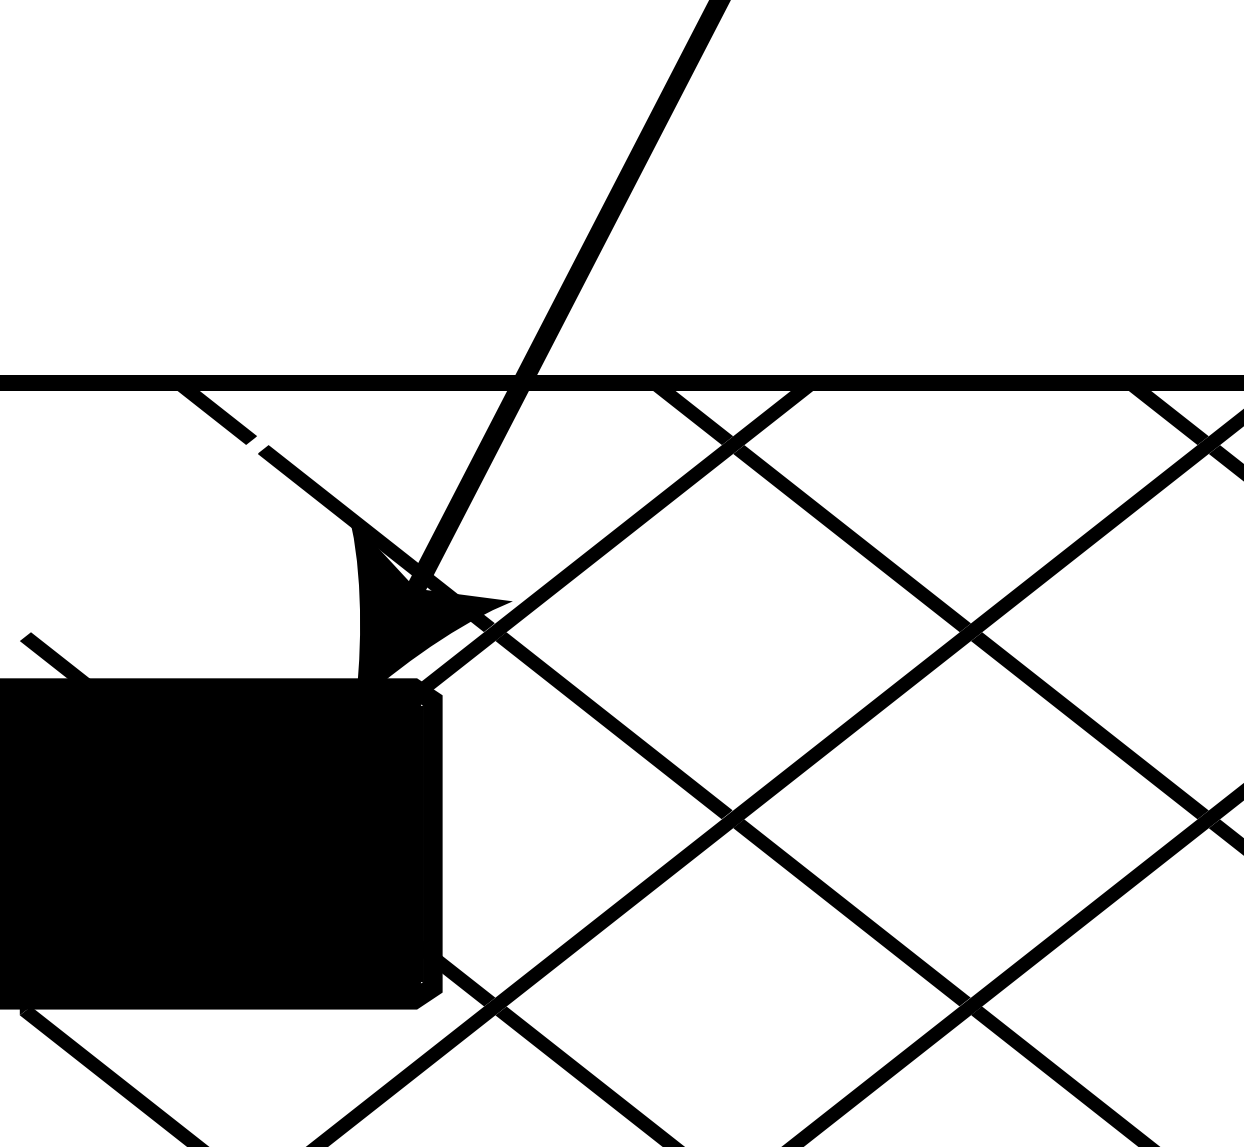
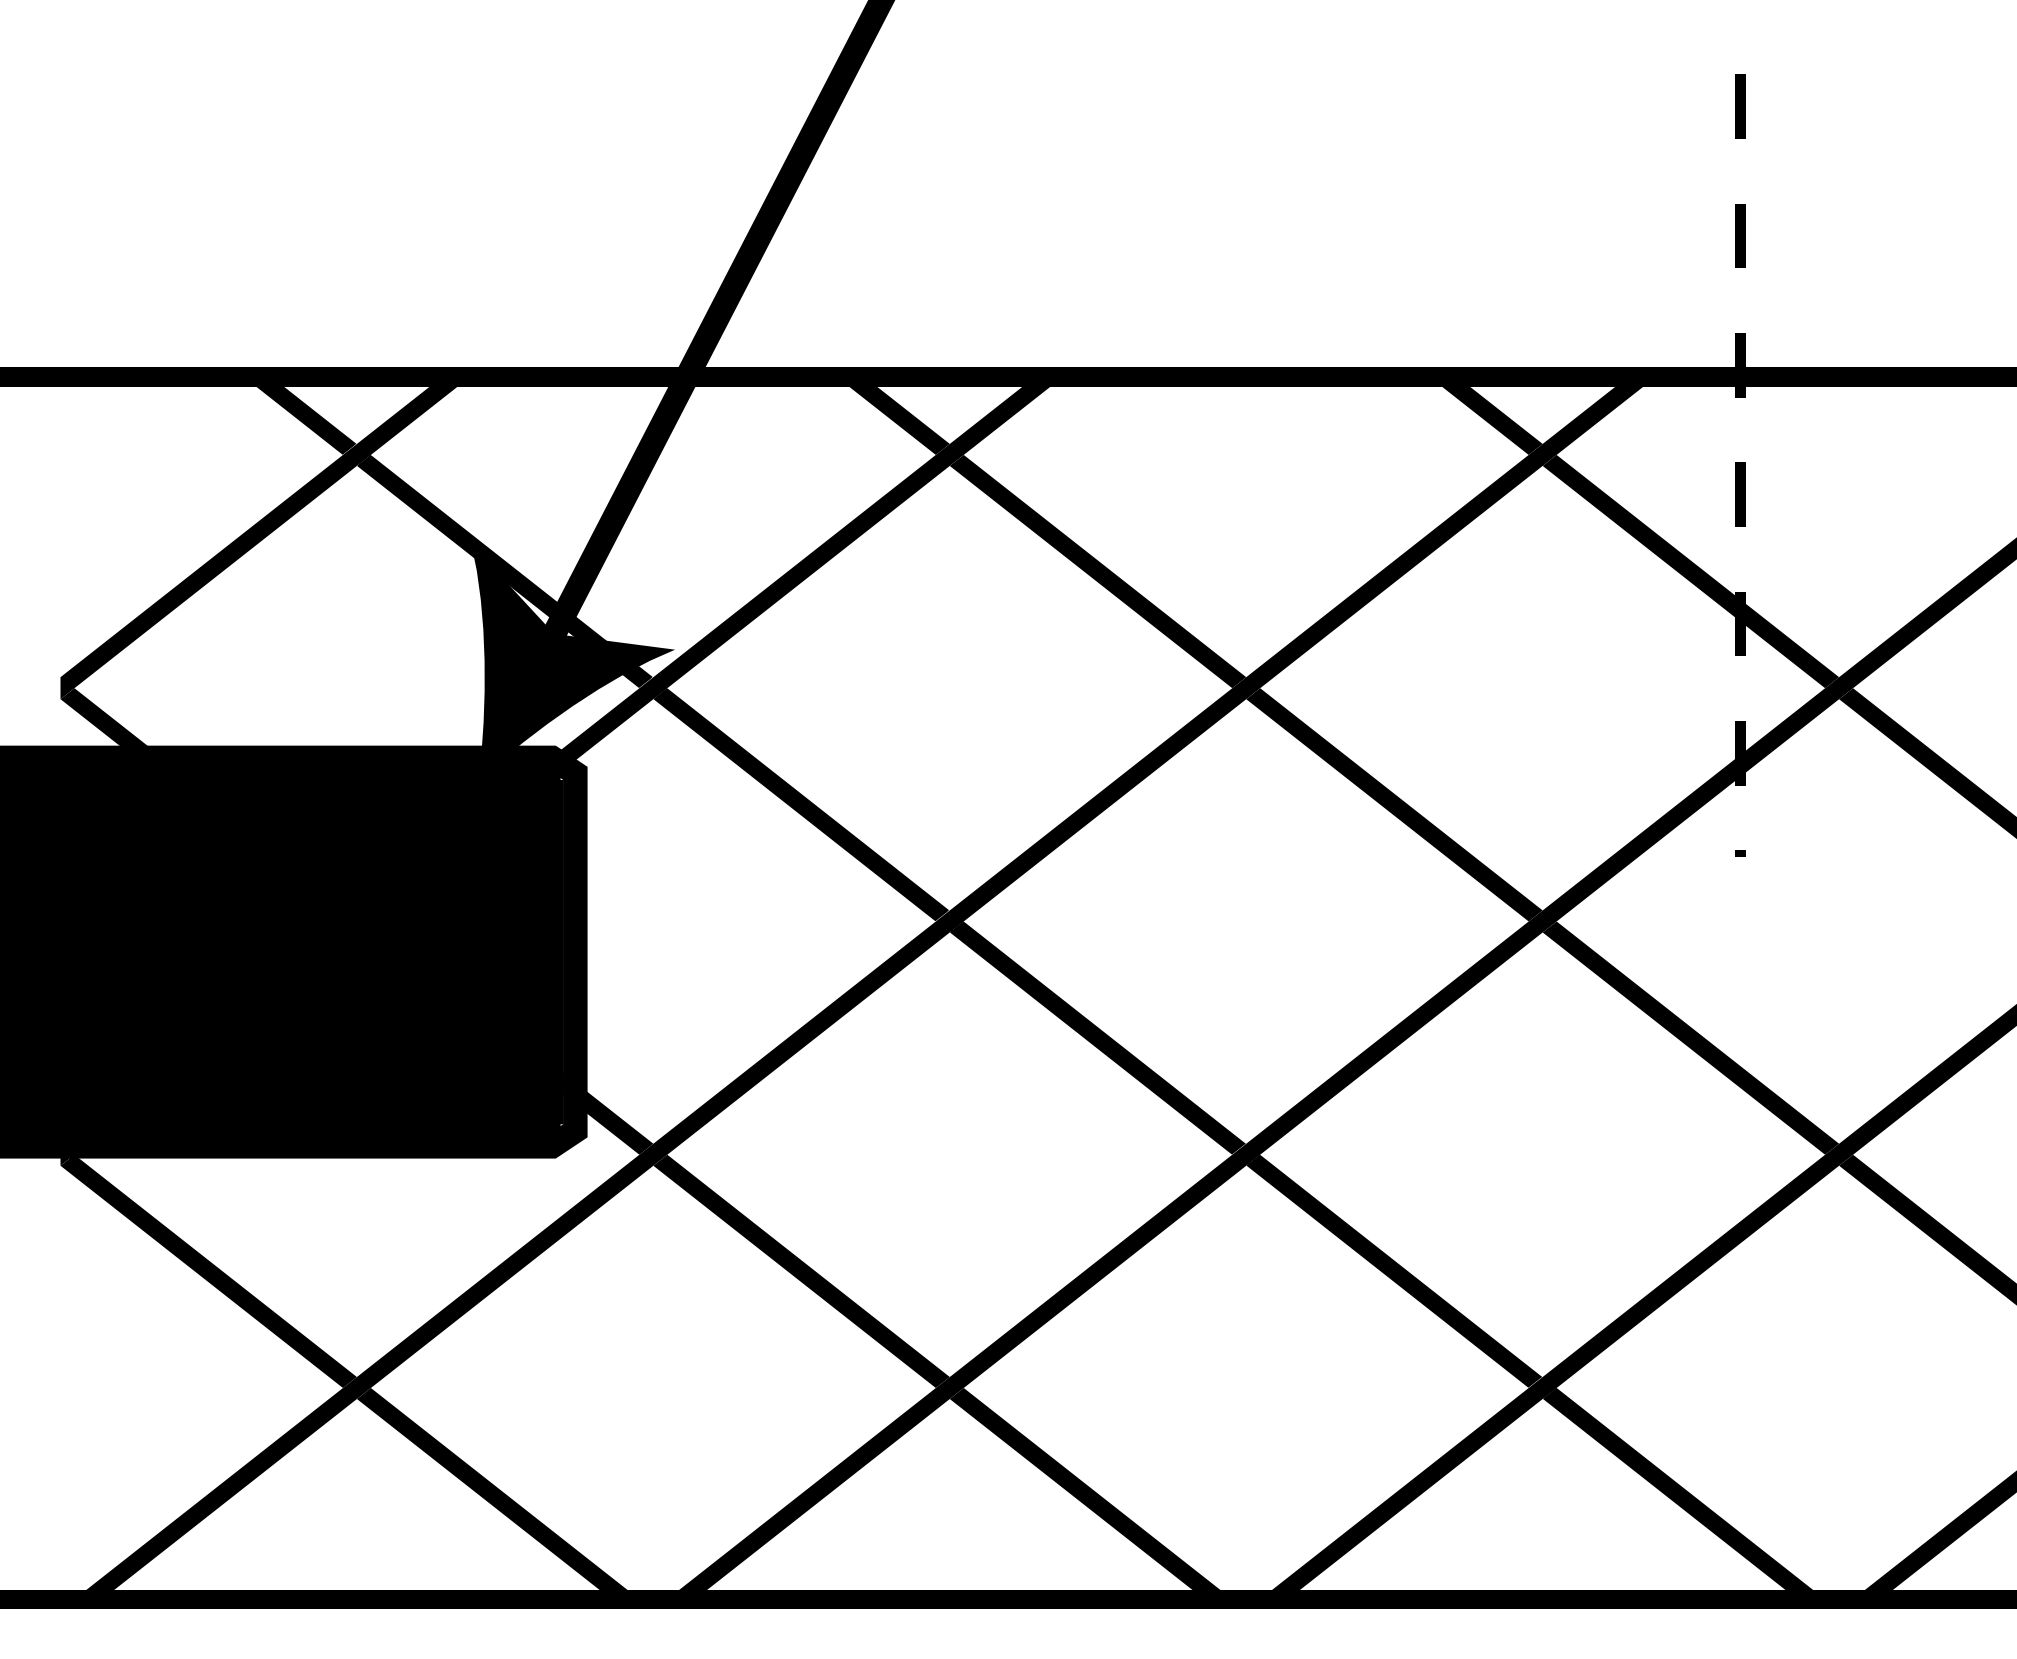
fill: (183, 512) -> (264, 538), added

